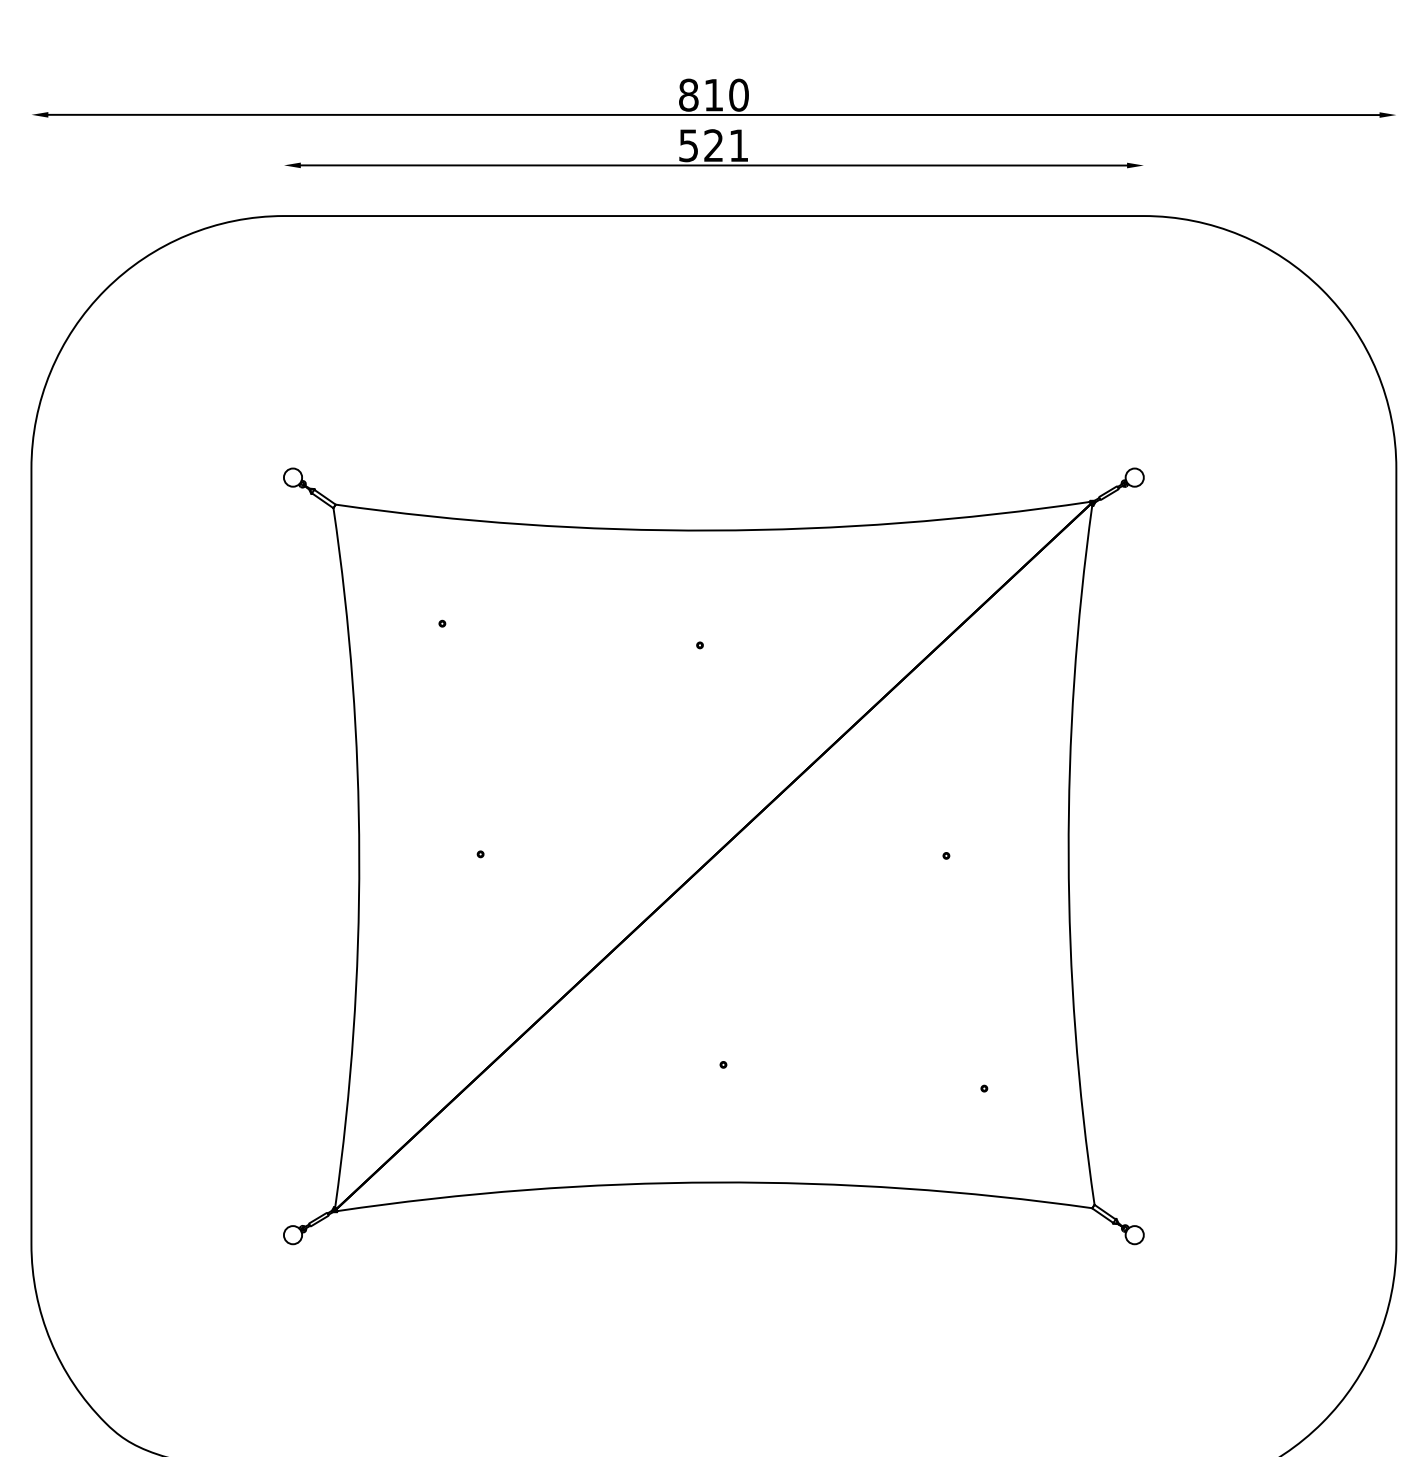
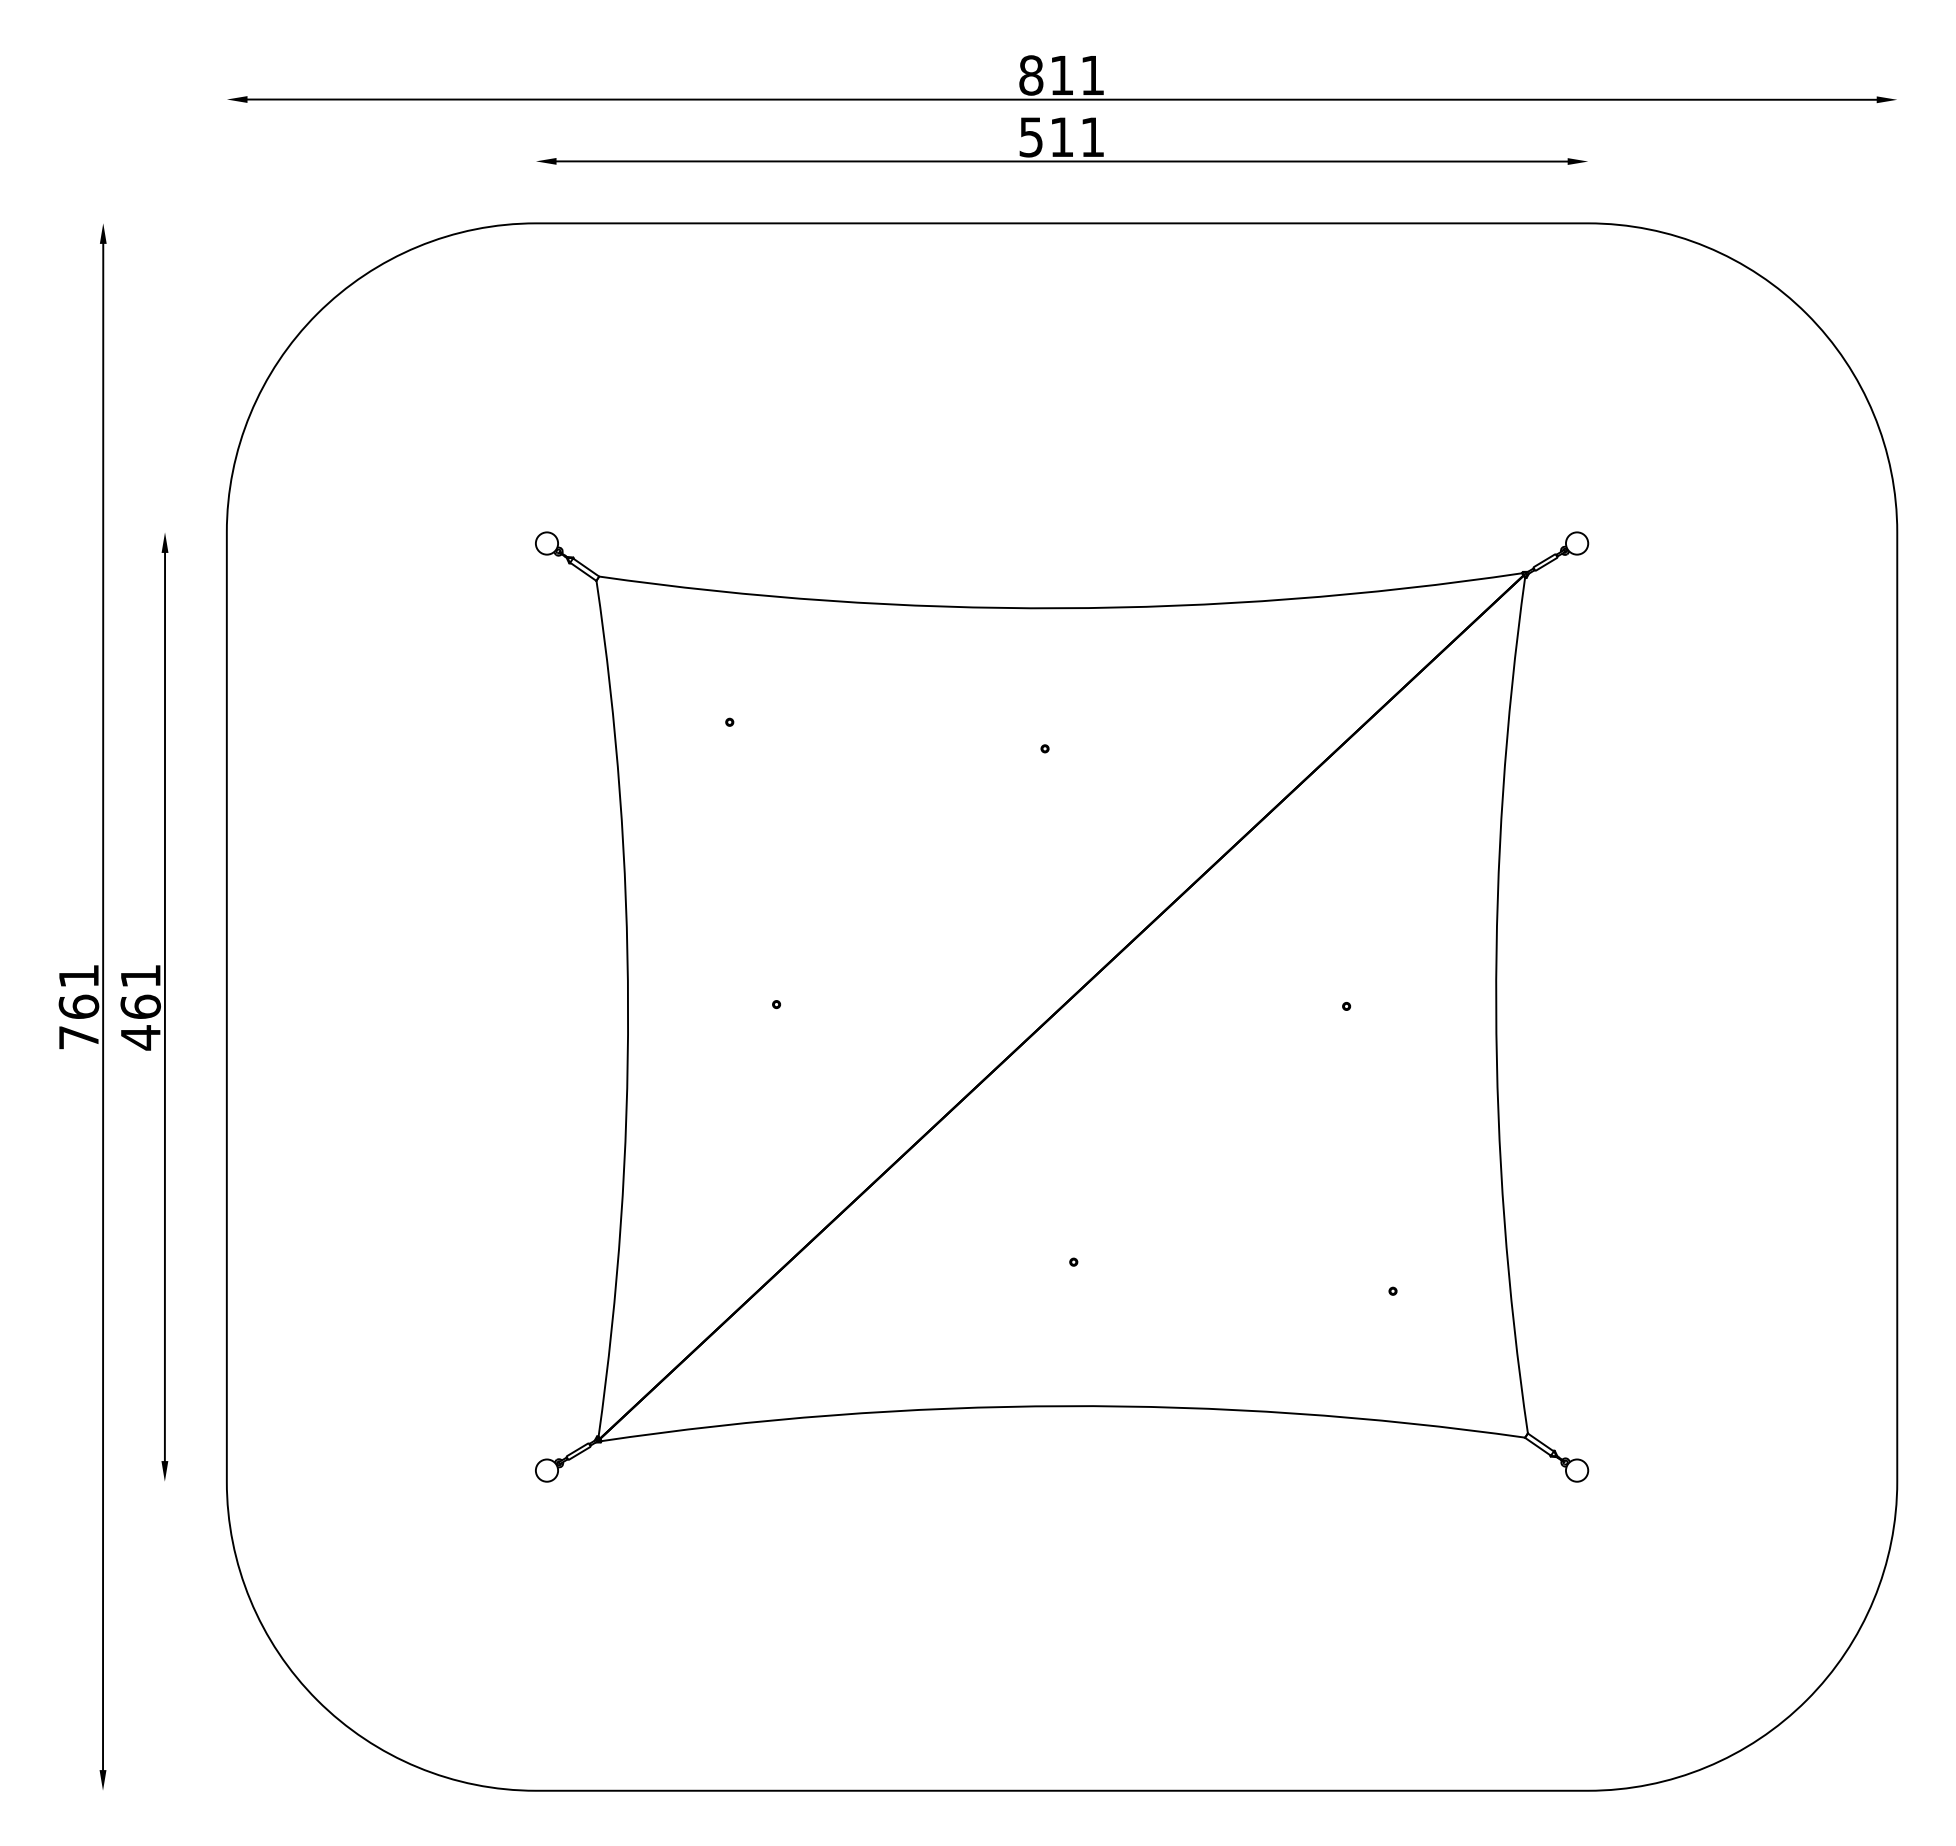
text: (738, 95) -> (1092, 75), 810 -> 811
text: (713, 145) -> (1061, 136), 521 -> 511

